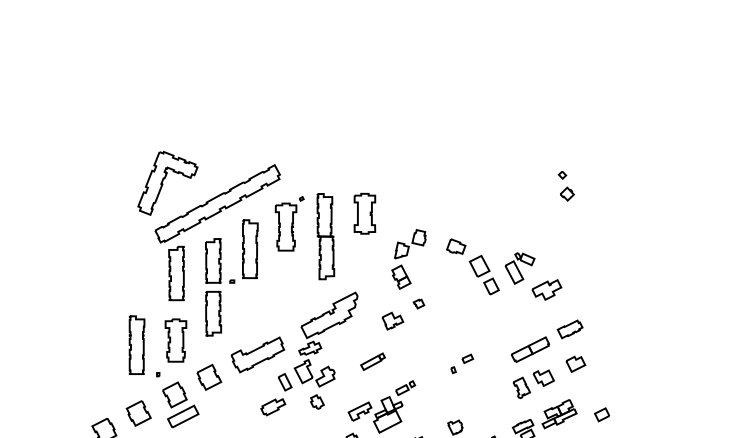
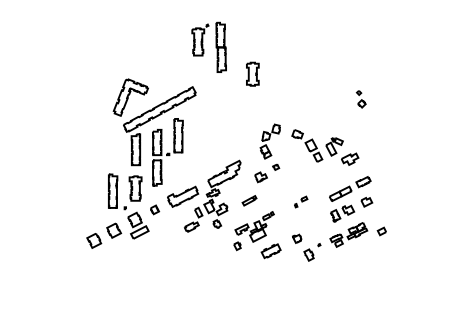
part: (364, 212) -> (252, 73), moved
part: (303, 234) -> (208, 46), moved
part: (208, 376) -> (154, 209), size x0.6

